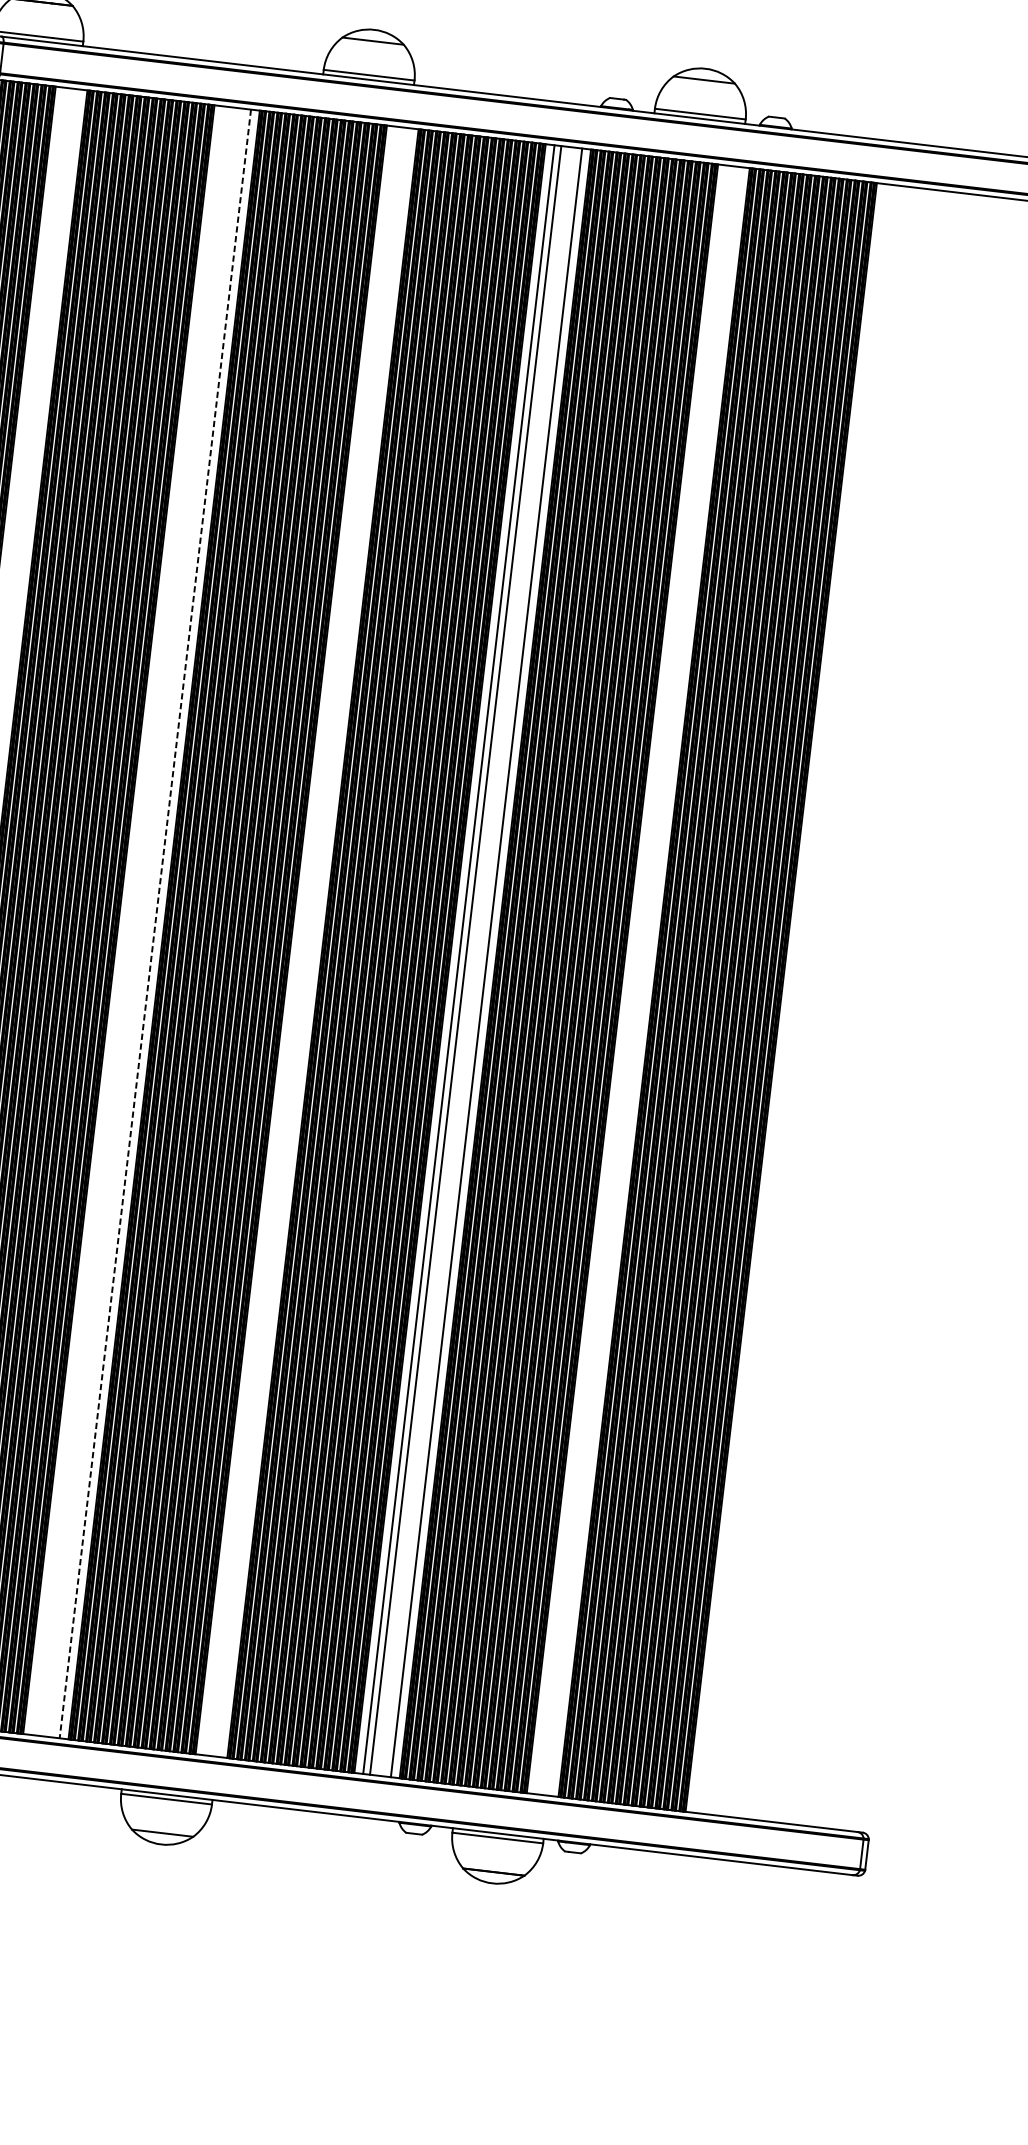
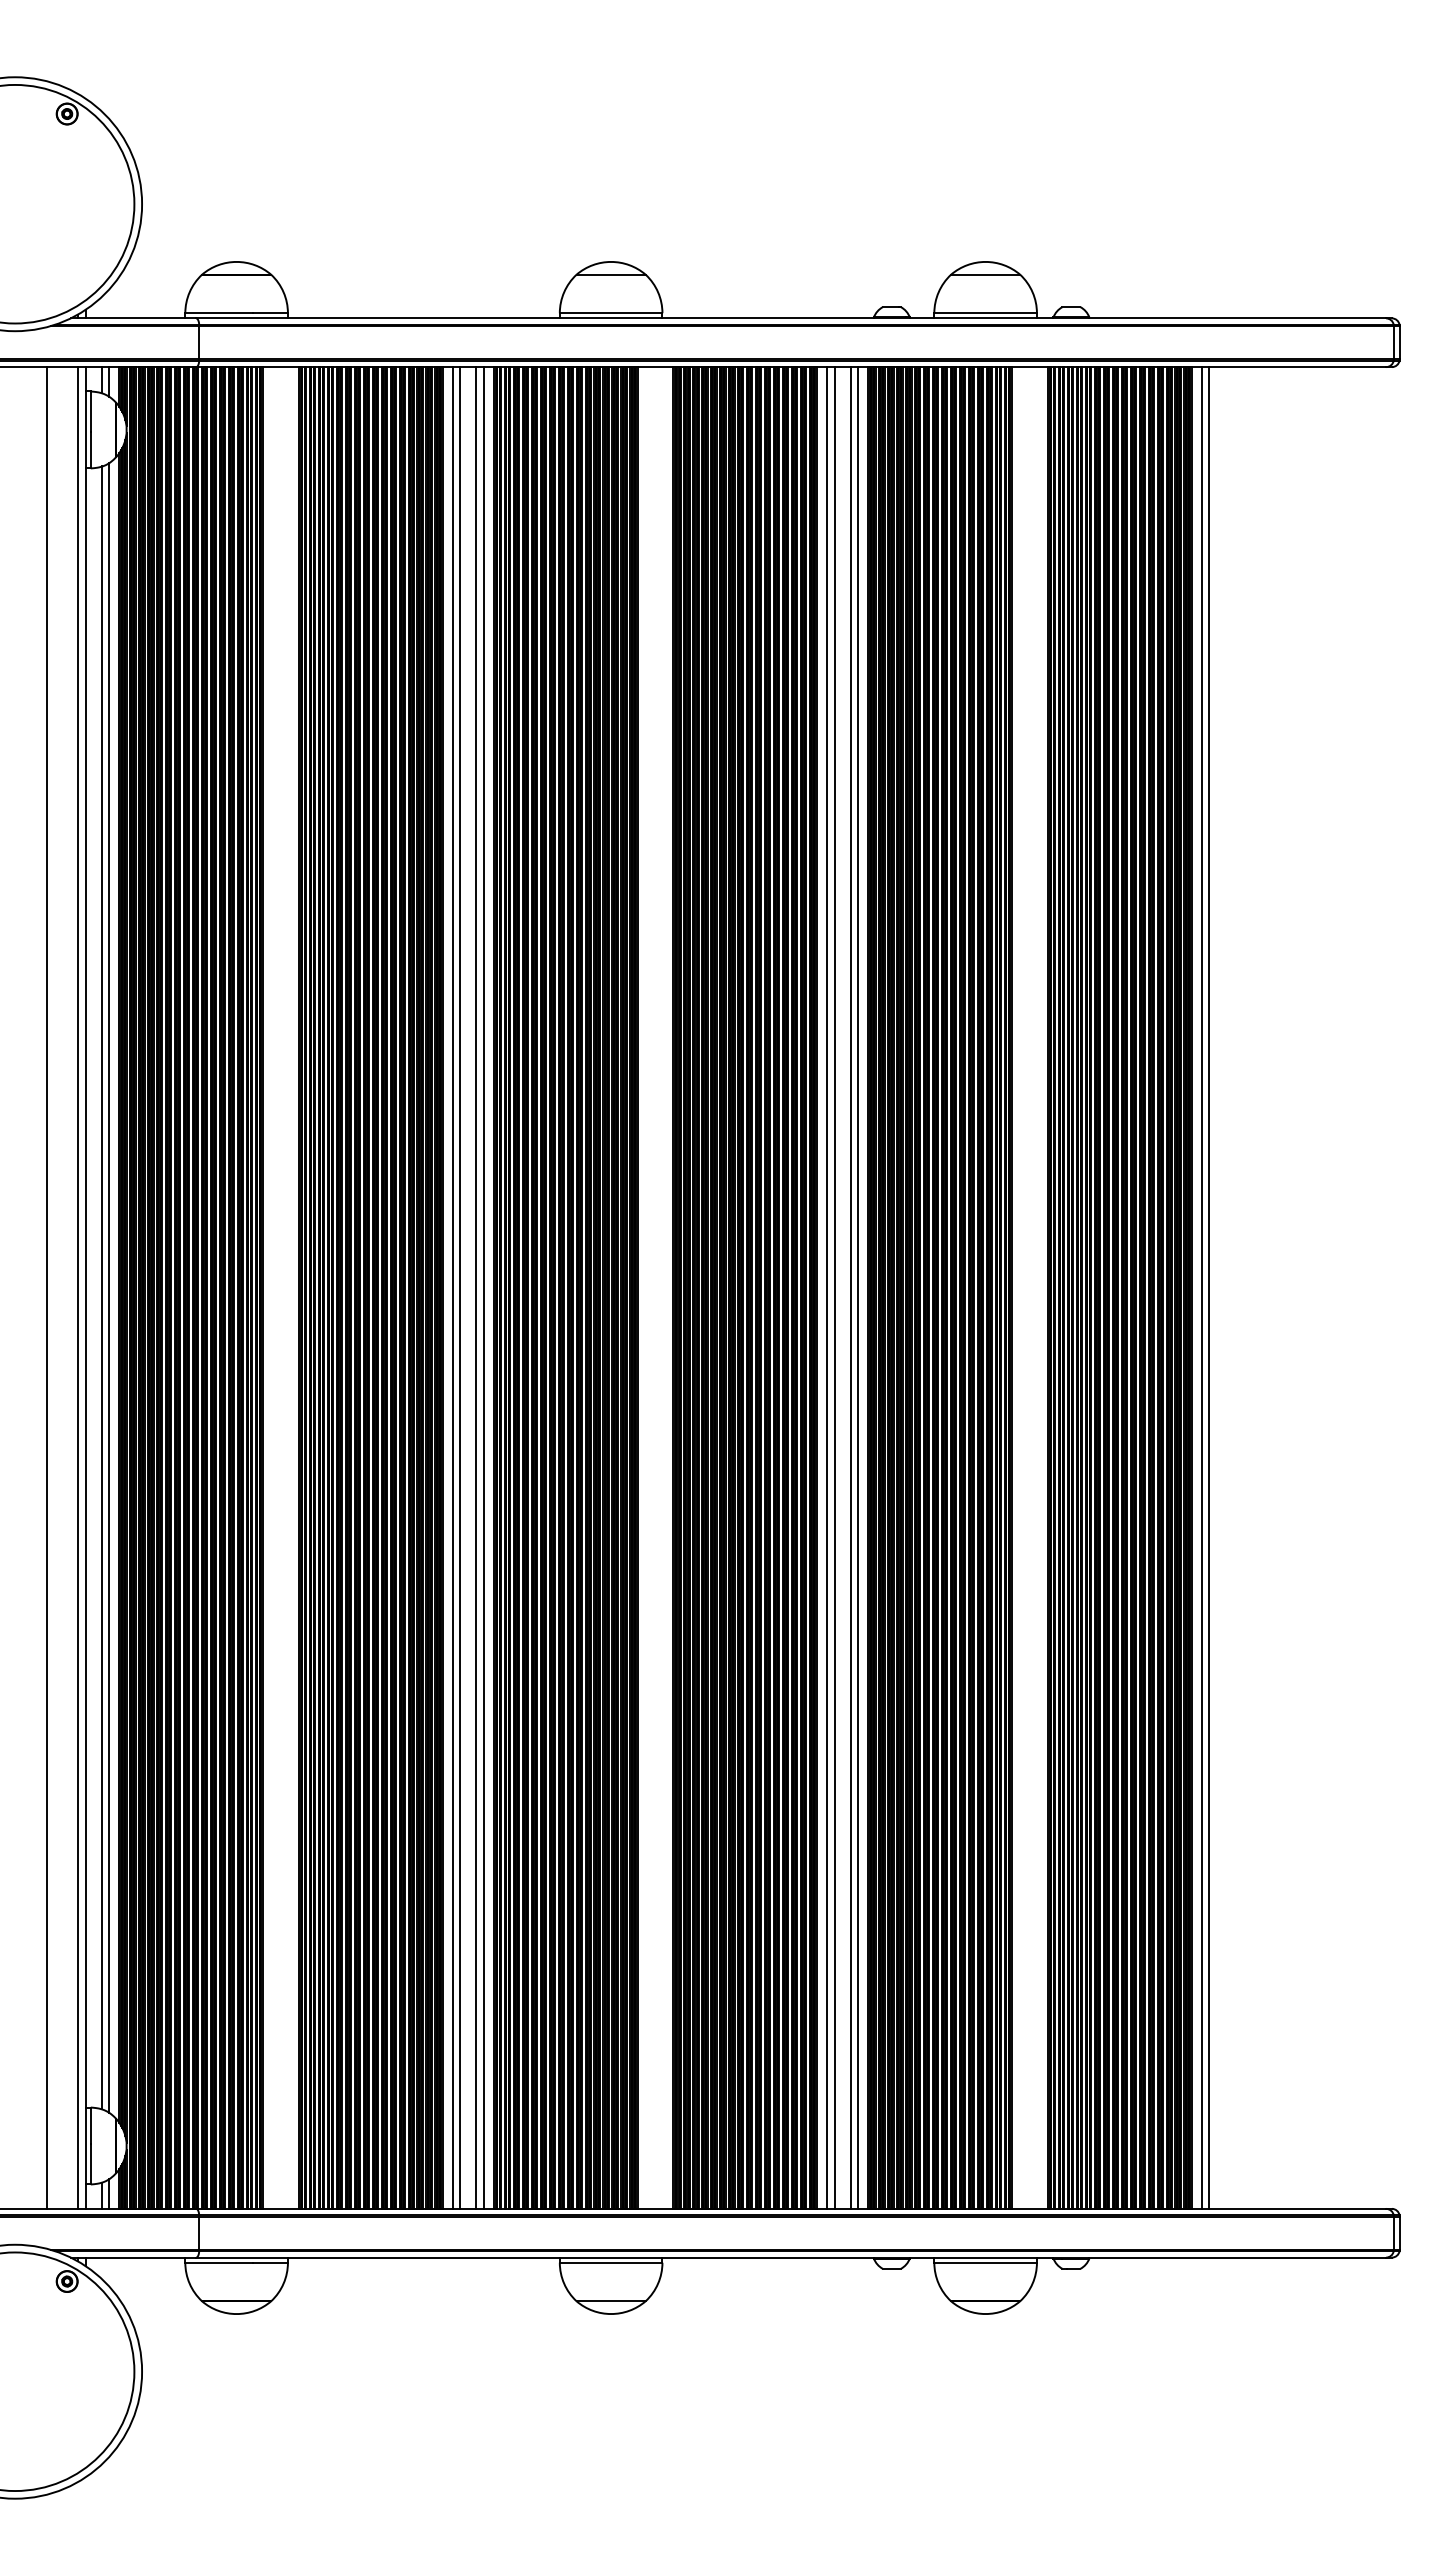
line: (127, 920) -> (452, 1287), added
line: (134, 921) -> (460, 1287), added
line: (148, 922) -> (476, 1287), added
line: (155, 923) -> (483, 1287), dashed -> solid
line: (479, 961) -> (850, 1287), added
line: (790, 998) -> (1201, 1287), added
line: (797, 998) -> (1209, 1287), added

